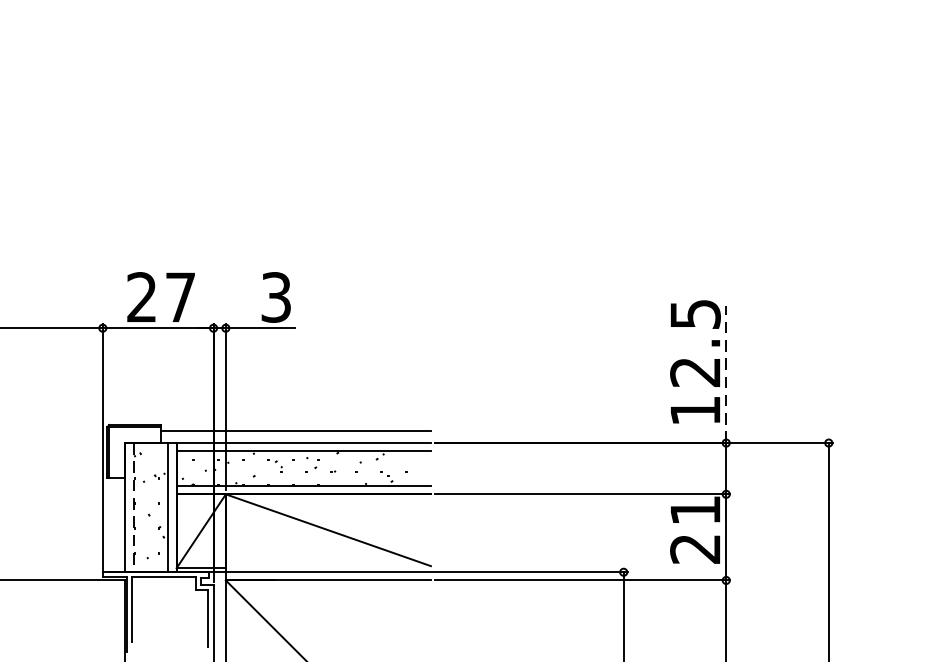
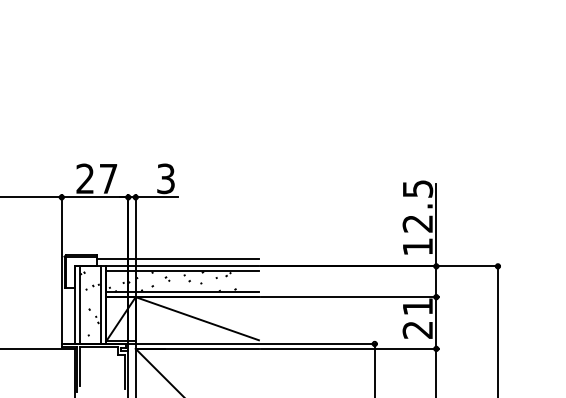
line: (726, 373) -> (436, 224), dashed -> solid
line: (133, 508) -> (80, 305), dashed -> solid

